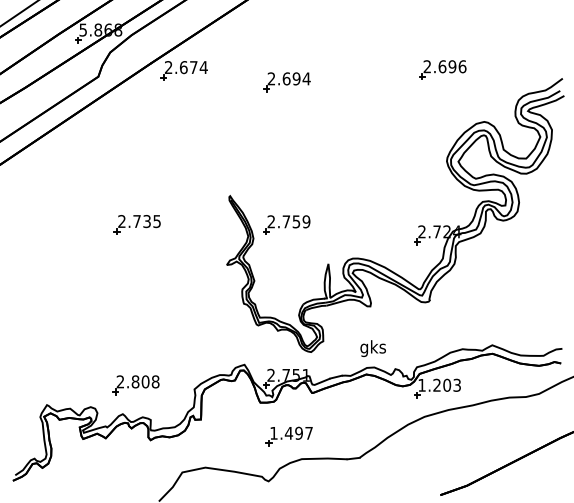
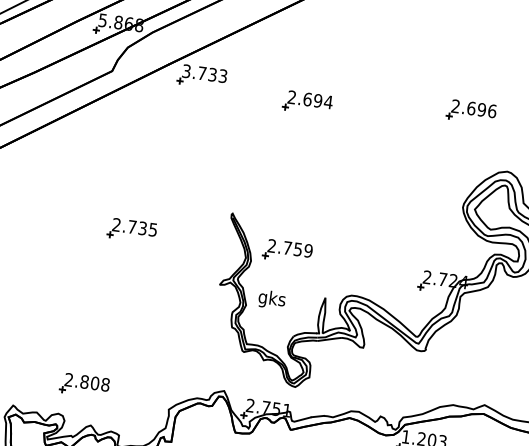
text: (186, 67) -> (205, 73), 2.674 -> 3.733
text: (372, 348) -> (271, 299), moved
part: (135, 385) -> (84, 385), moved

